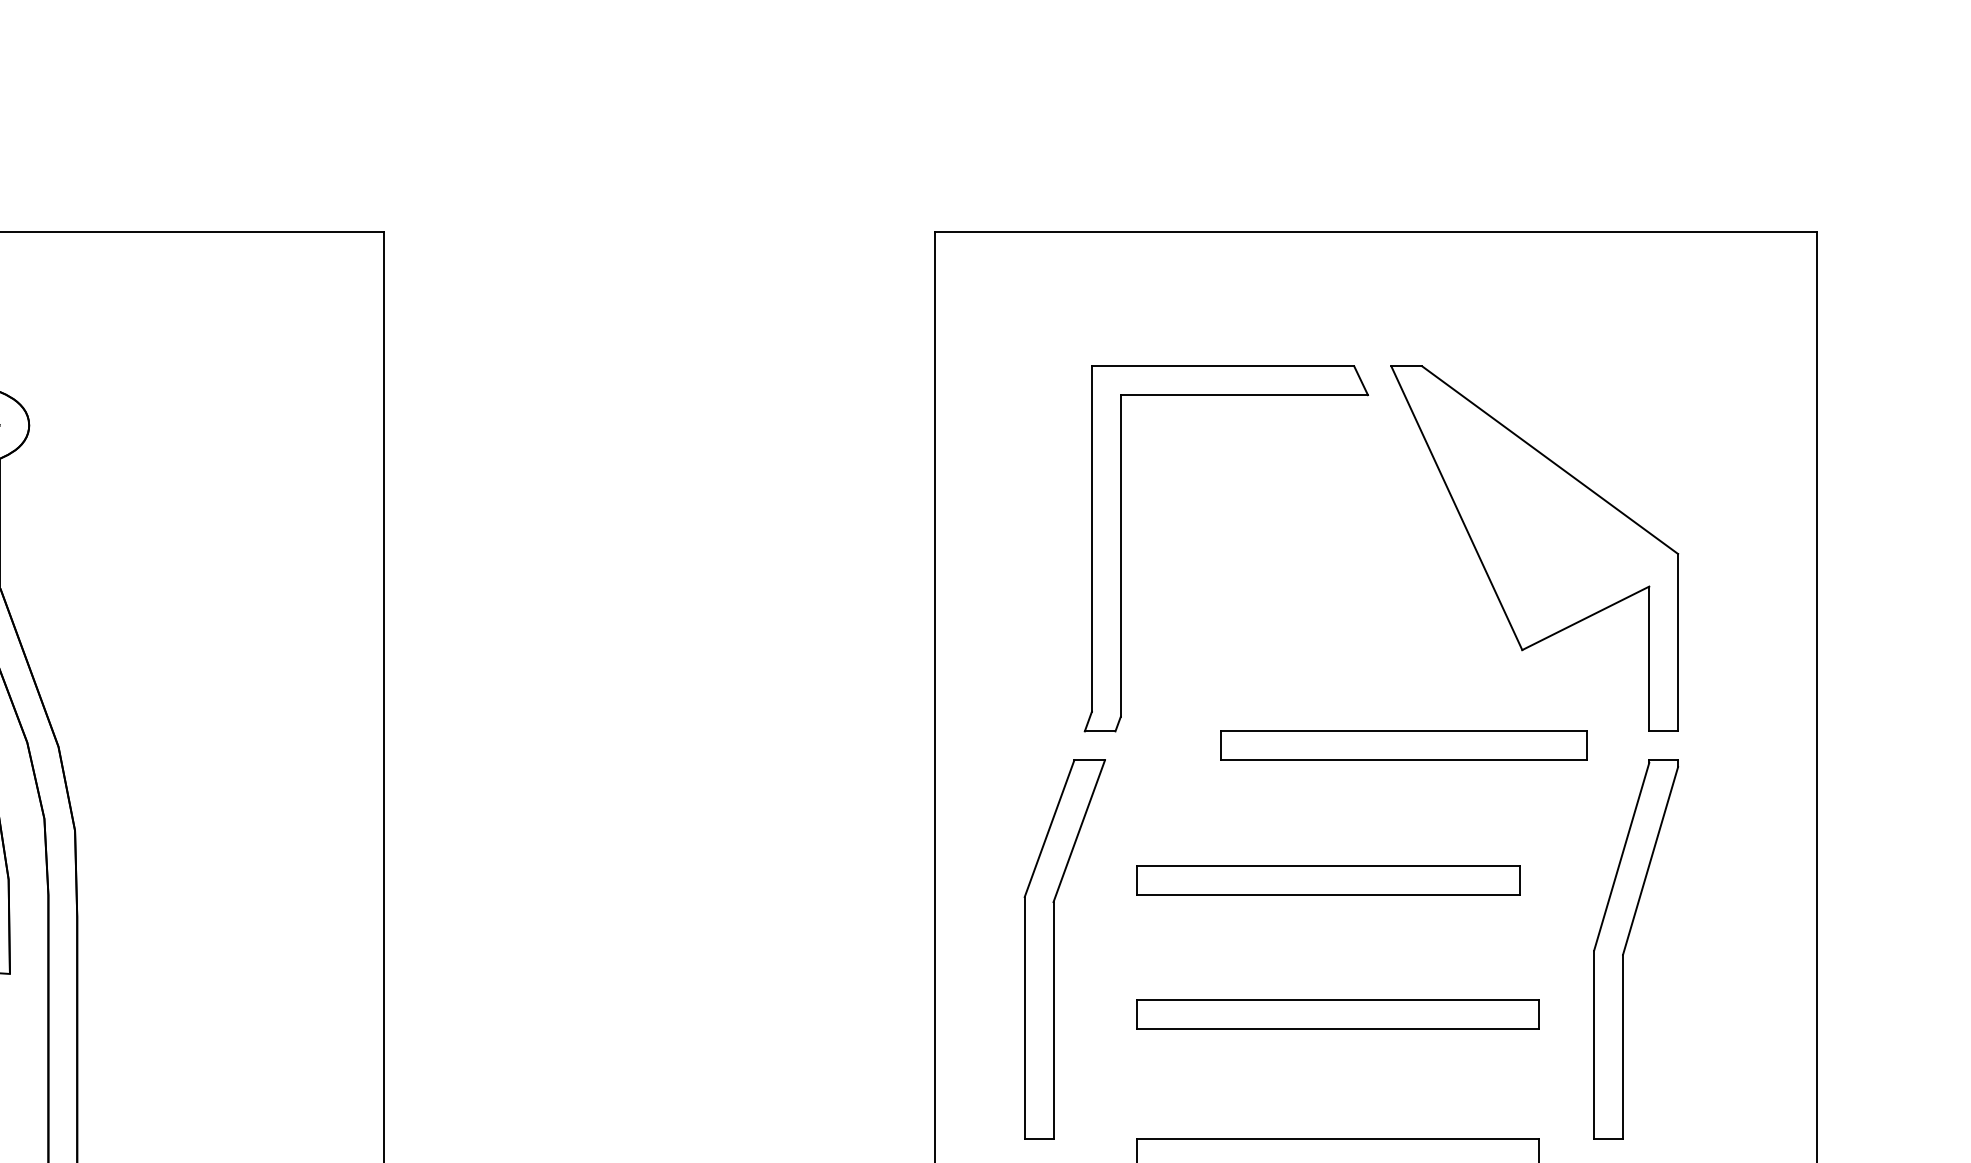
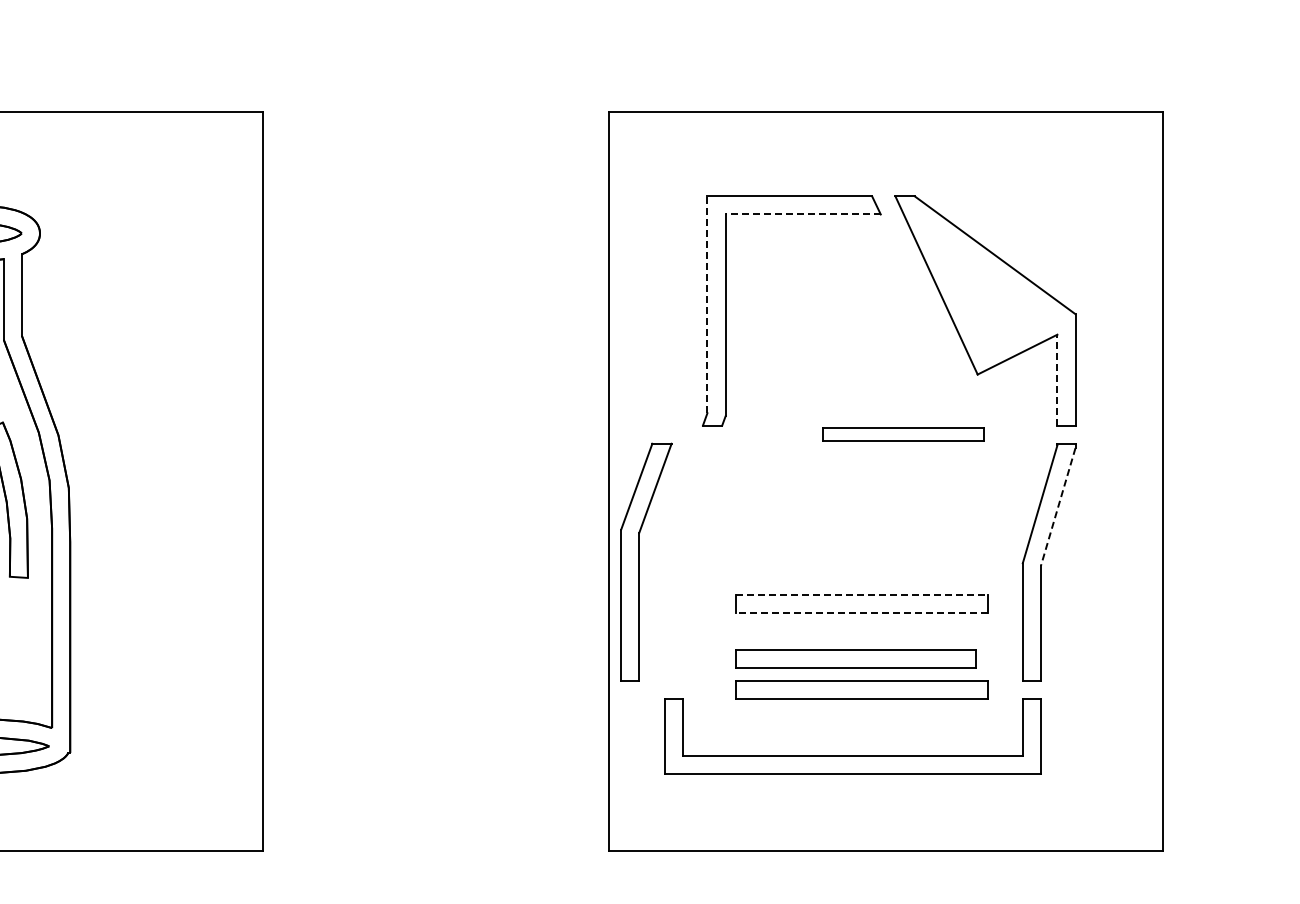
line: (1244, 395) -> (803, 214), solid -> dashed
line: (1092, 538) -> (707, 304), solid -> dashed
line: (1649, 657) -> (1057, 379), solid -> dashed
part: (1402, 745) -> (902, 434), size x0.7
line: (1650, 861) -> (1058, 507), solid -> dashed
part: (1327, 879) -> (855, 658), moved
part: (1053, 947) -> (639, 561), moved
line: (1338, 1000) -> (862, 594), solid -> dashed
line: (1337, 1028) -> (861, 612), solid -> dashed

